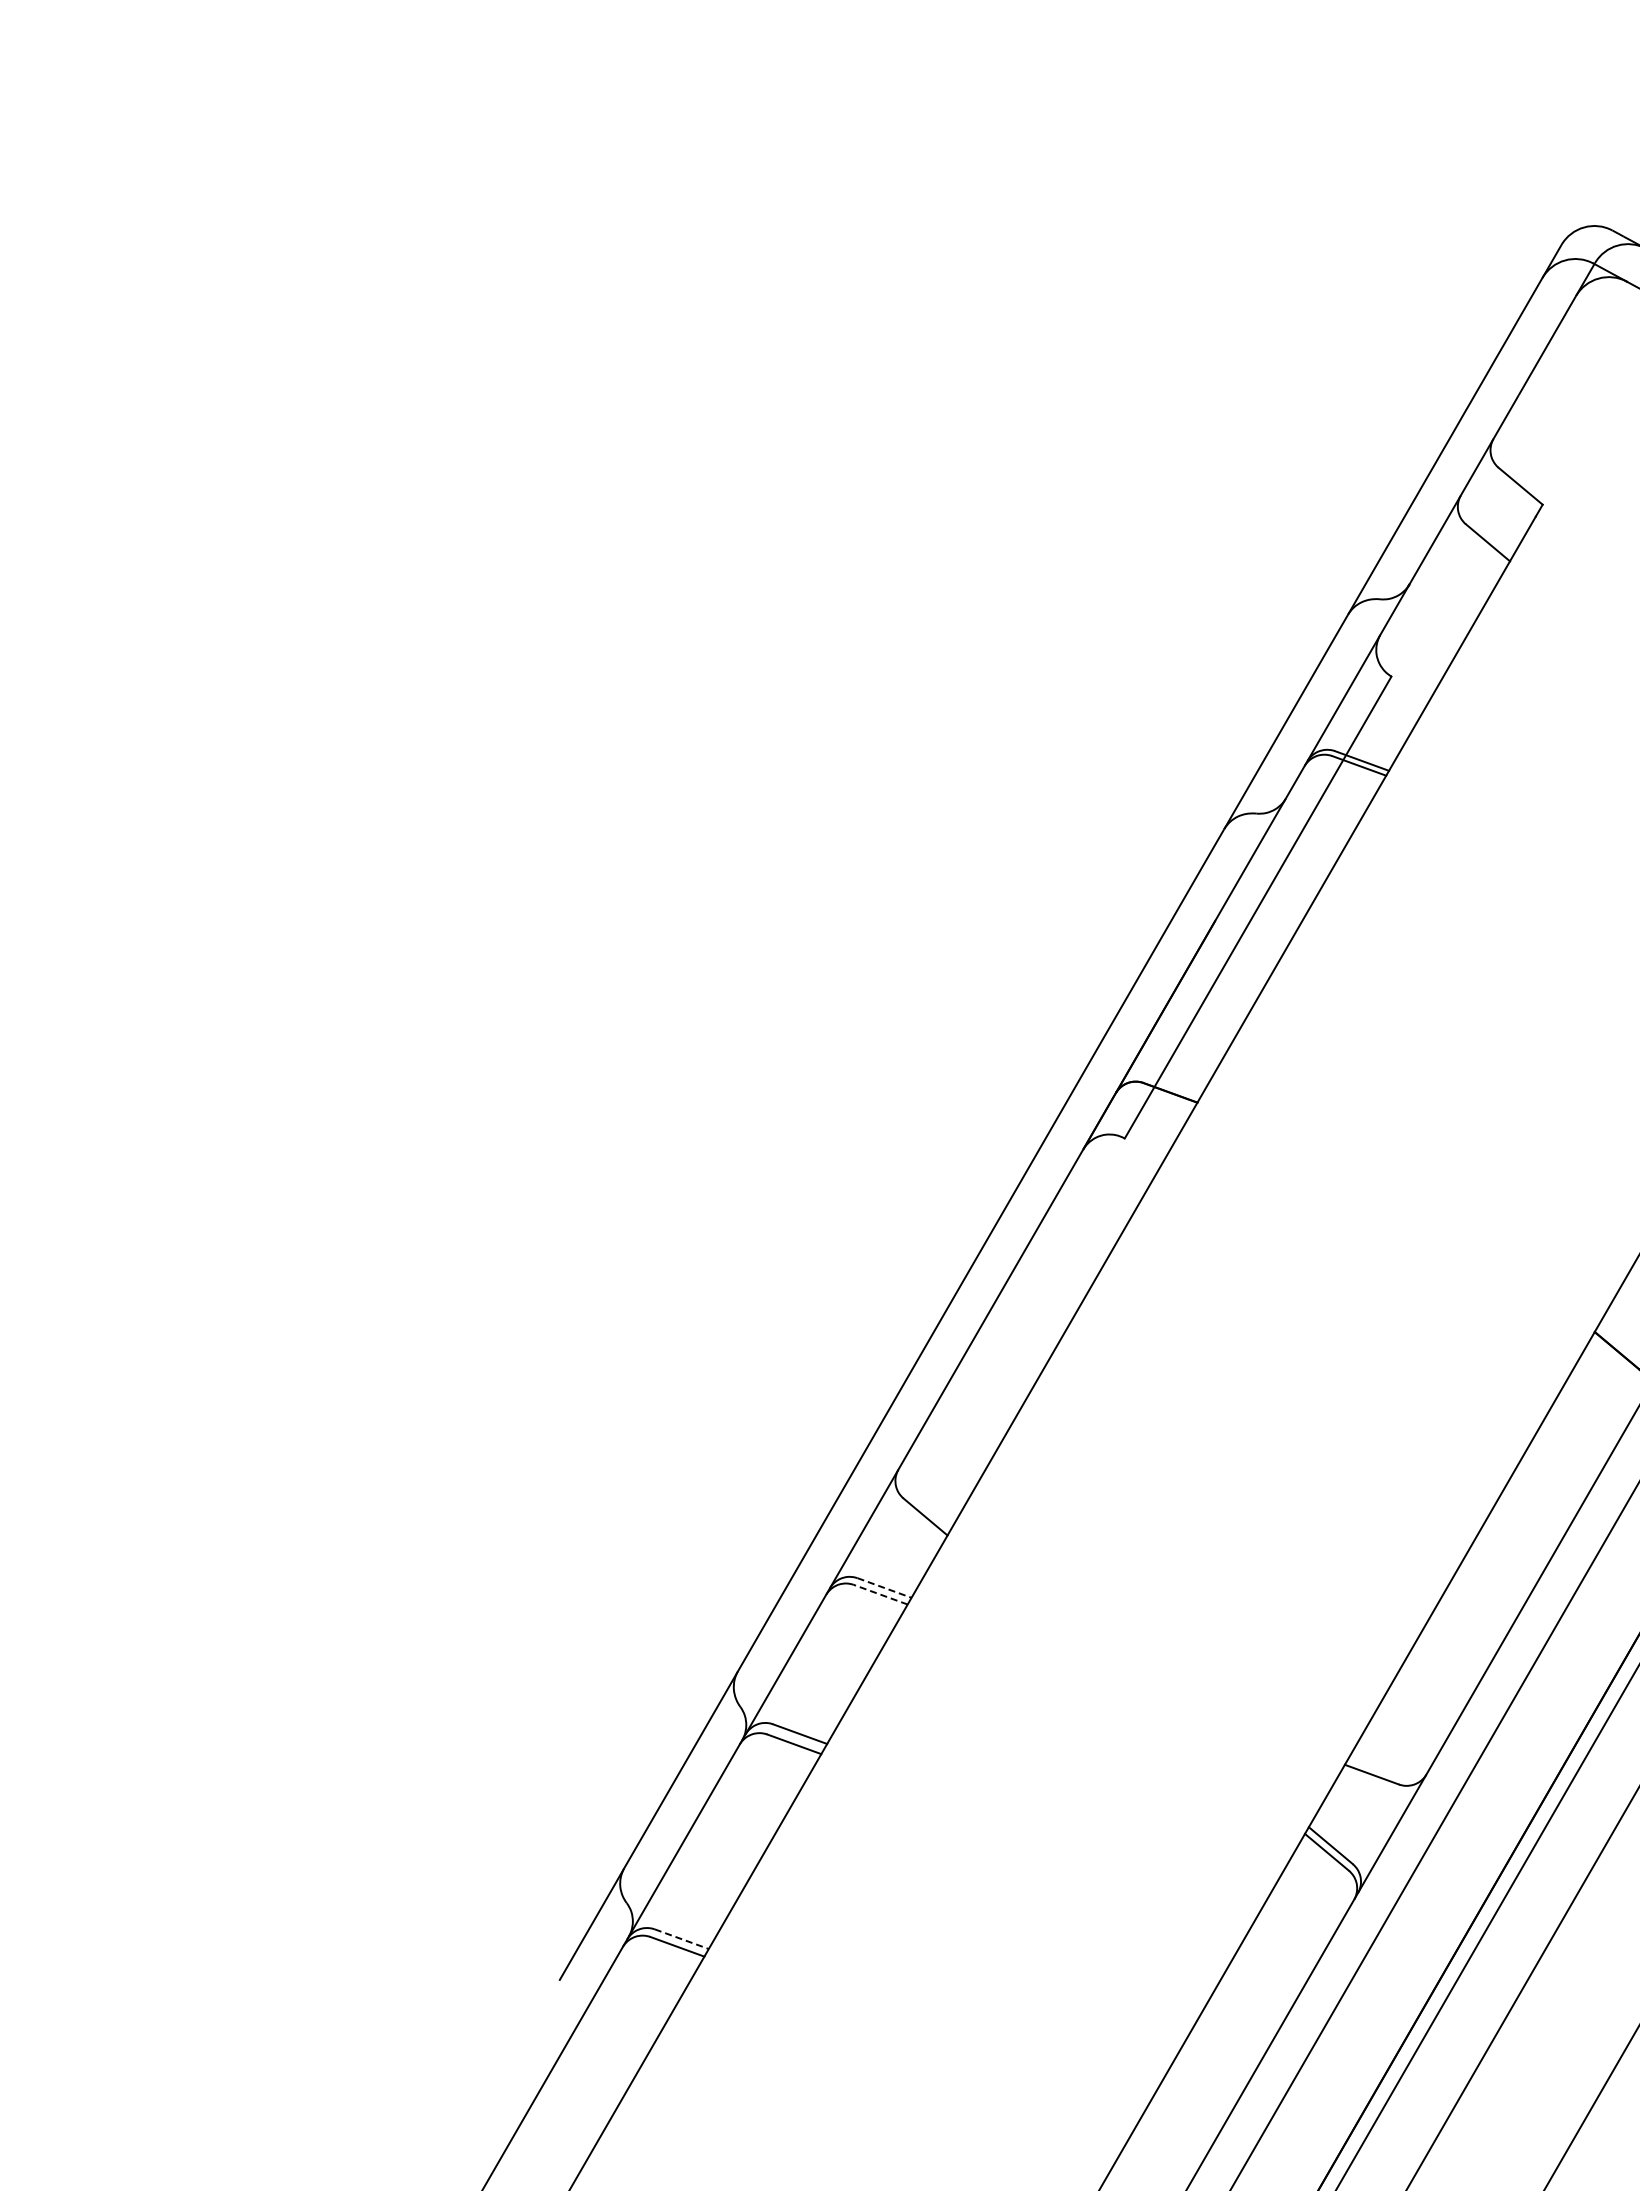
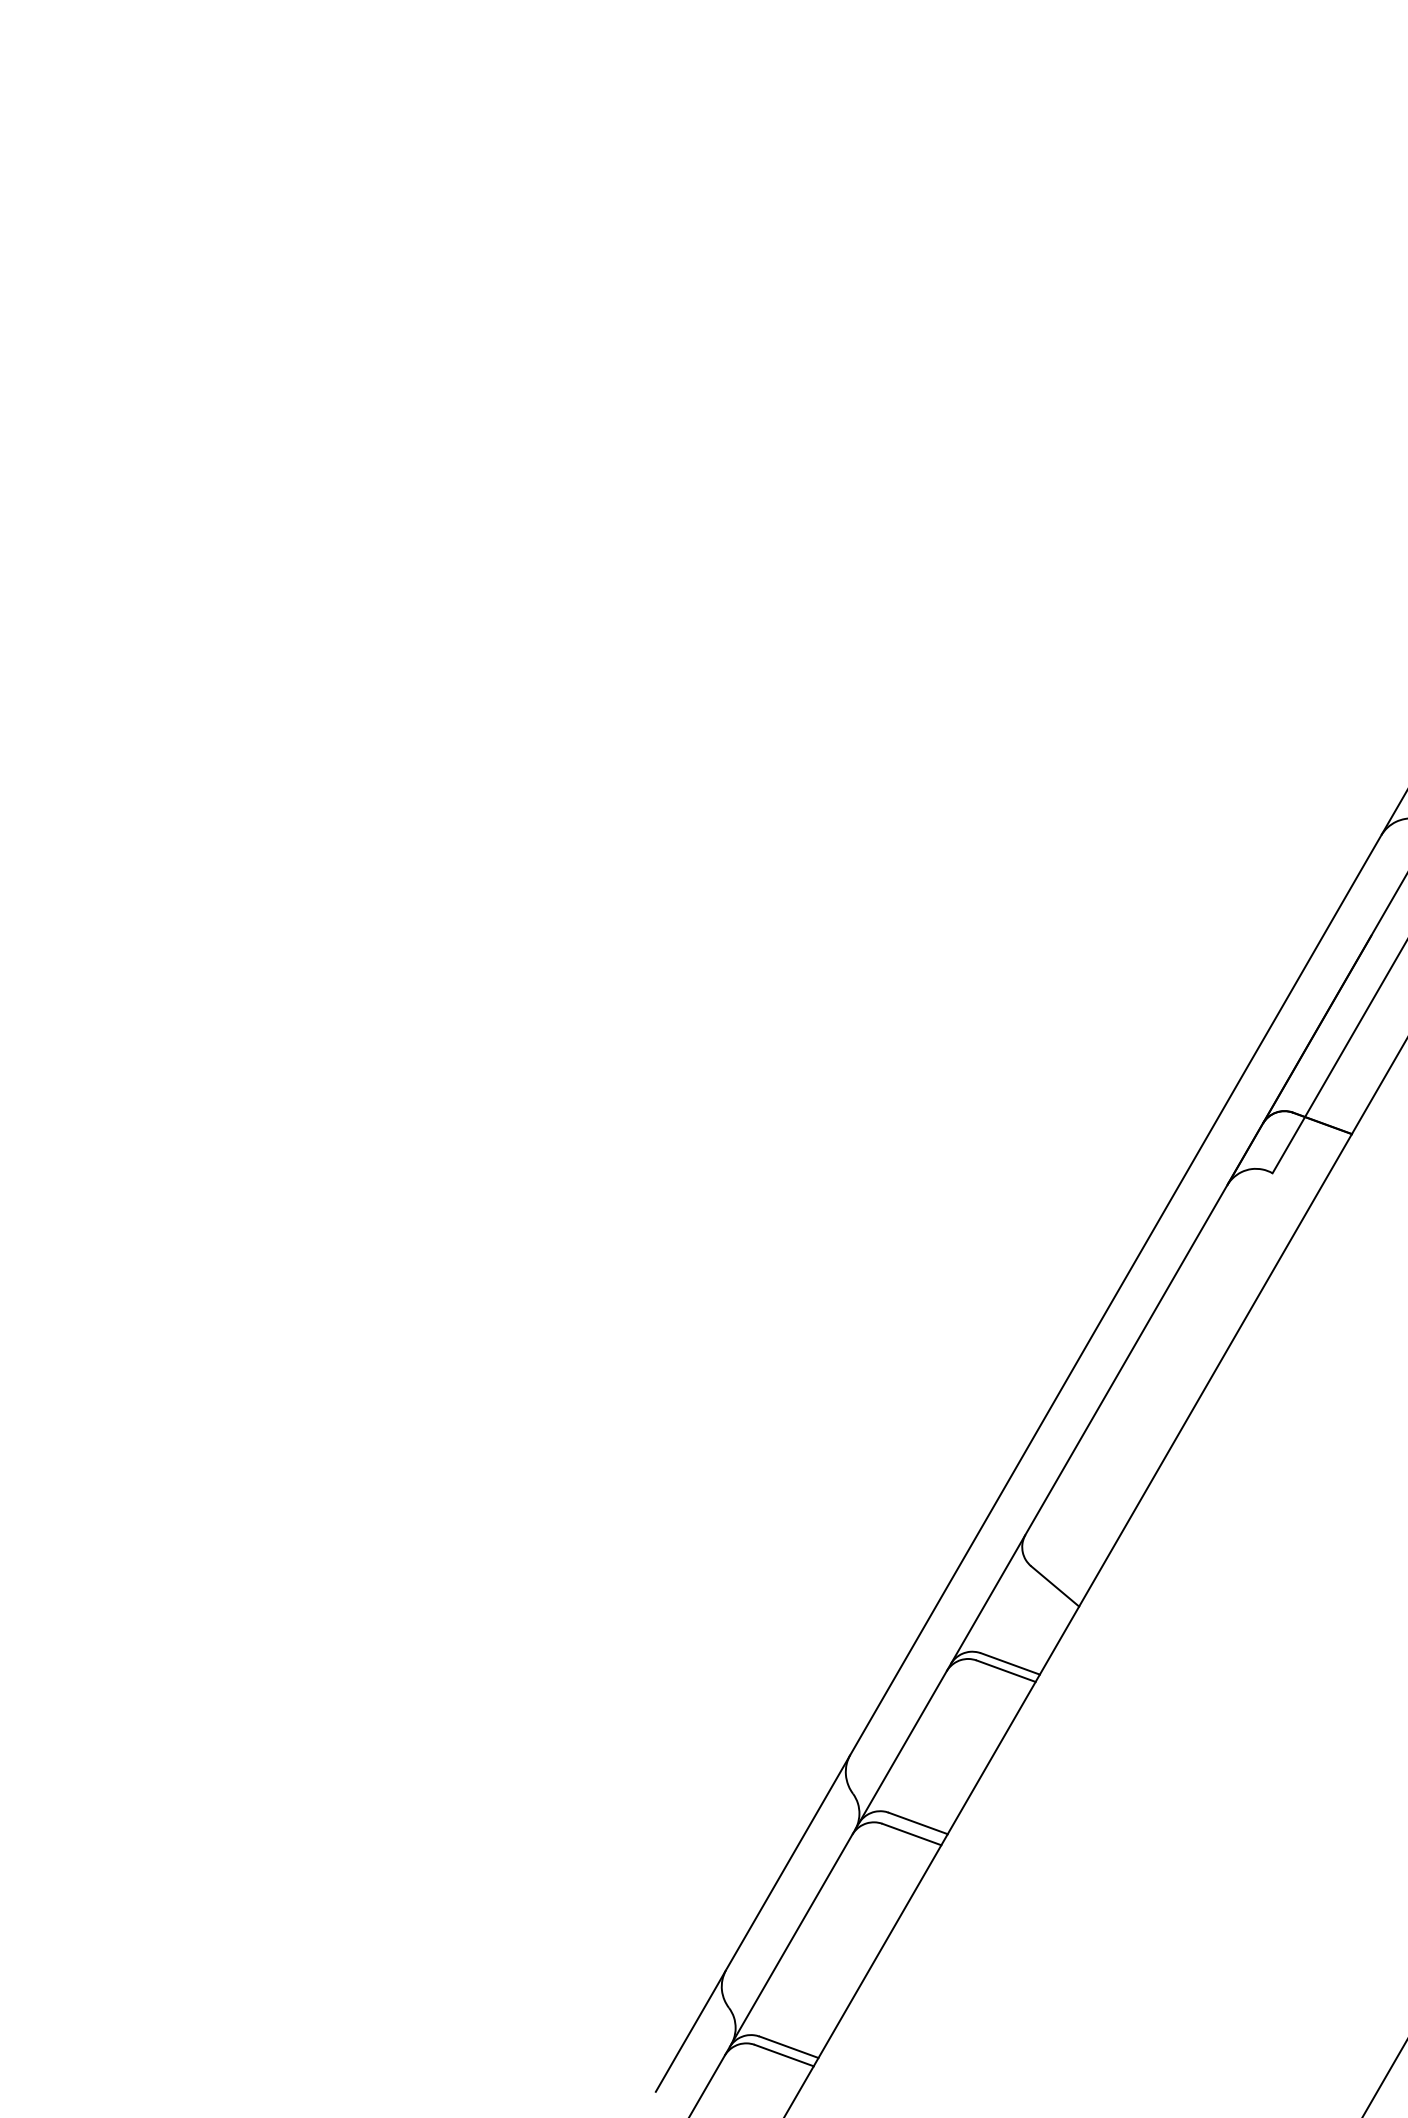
line: (884, 1588) -> (1010, 1664), dashed -> solid
line: (880, 1594) -> (1005, 1670), dashed -> solid
line: (681, 1939) -> (788, 2047), dashed -> solid

